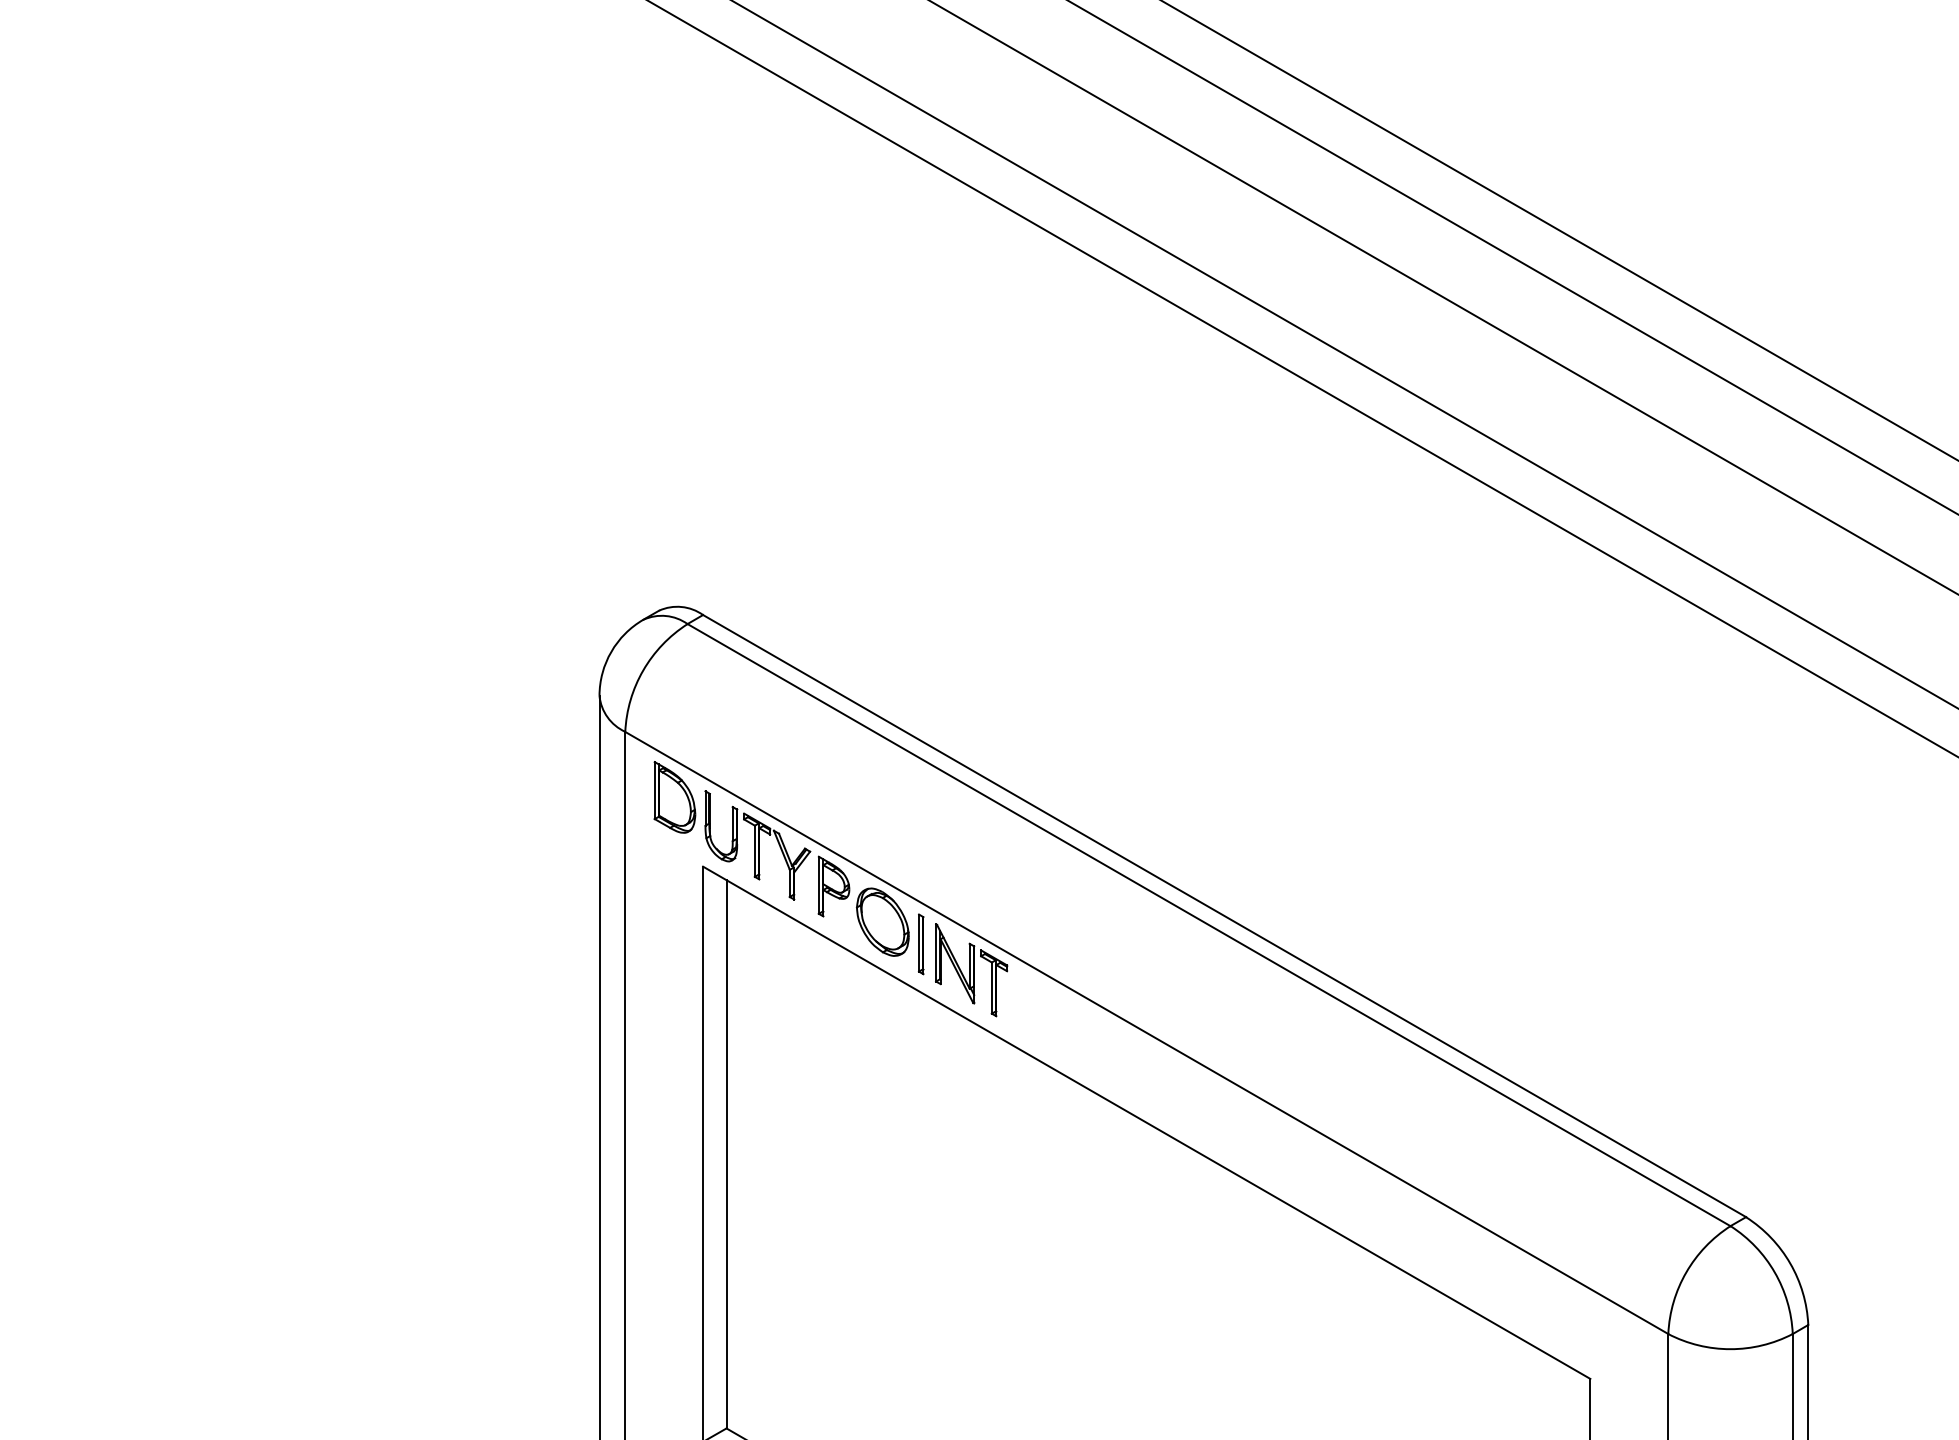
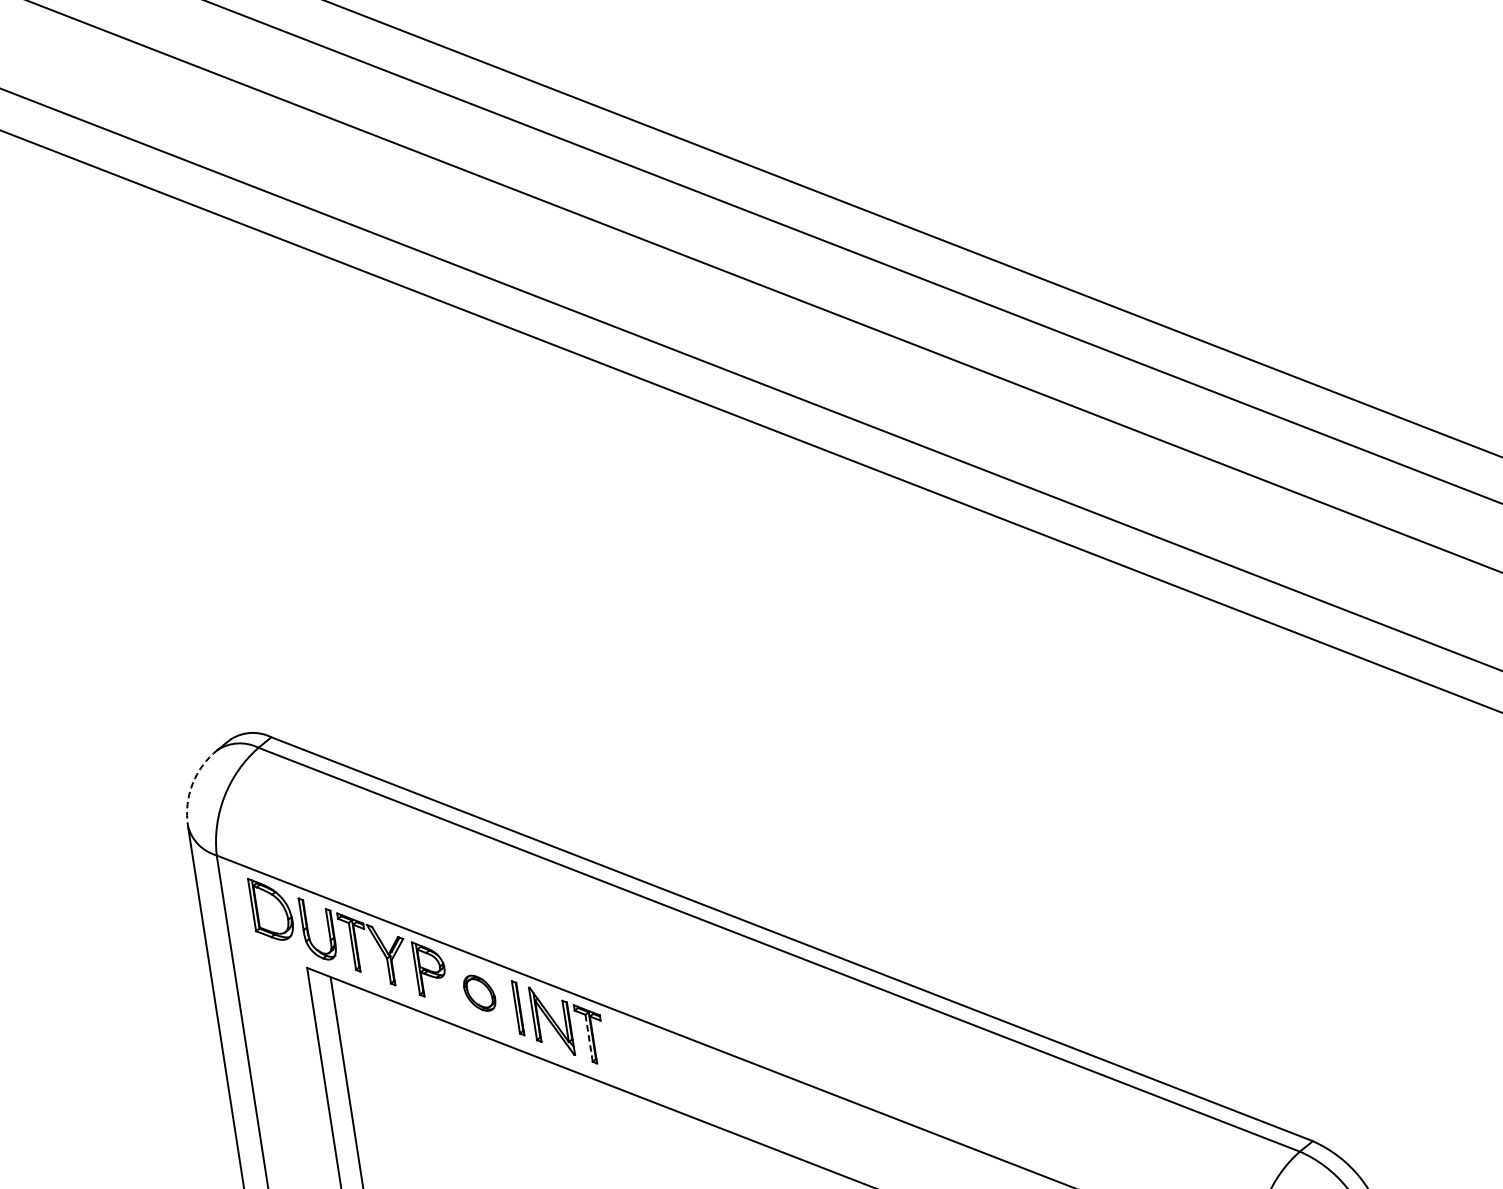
arc: (611, 651) -> (192, 783), solid -> dashed
part: (882, 921) -> (479, 992), size x0.6
line: (991, 988) -> (588, 1038), solid -> dashed

